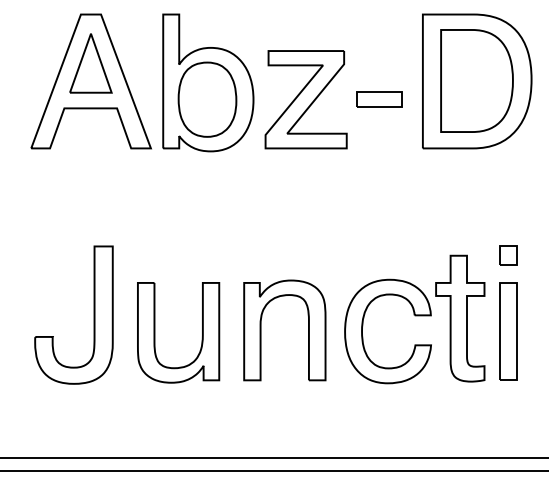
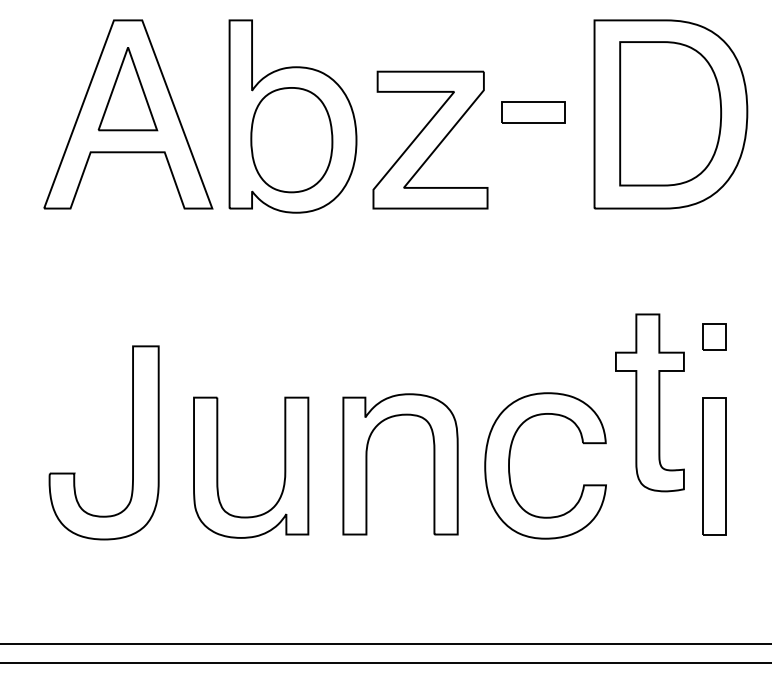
part: (379, 99) -> (533, 113), moved
part: (508, 255) -> (714, 336), moved
part: (460, 318) -> (650, 402), moved

